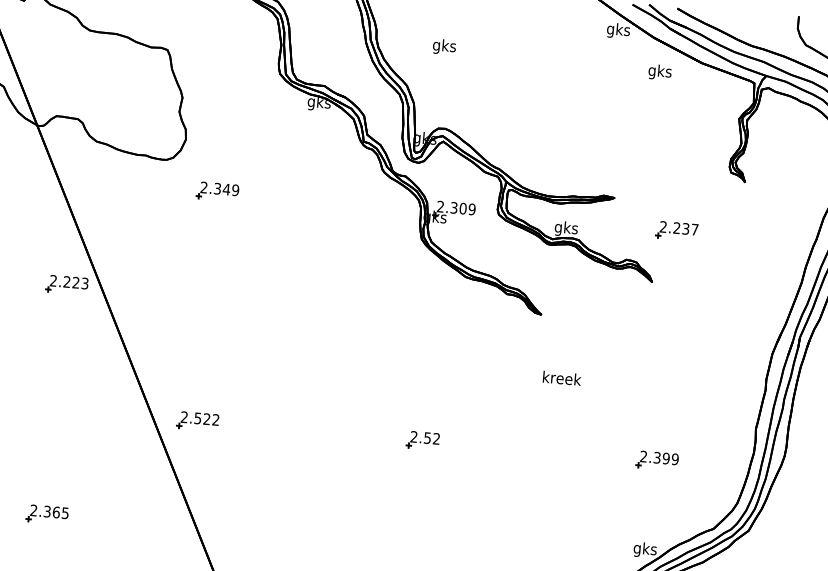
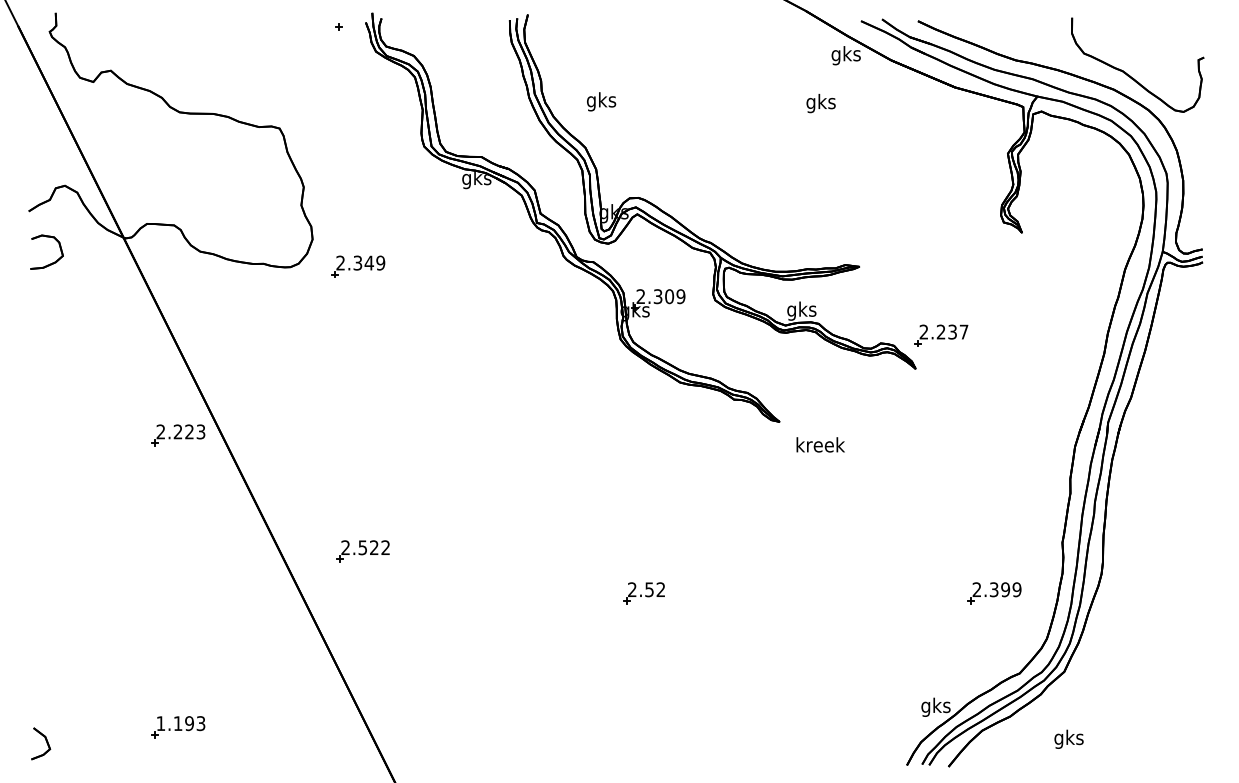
text: (444, 46) -> (601, 101), moved
text: (659, 72) -> (820, 103), moved
part: (217, 191) -> (358, 266), moved
part: (676, 230) -> (941, 335), moved
text: (562, 378) -> (820, 444), moved
part: (197, 421) -> (362, 551), moved
part: (657, 460) -> (994, 593), moved
text: (49, 511) -> (180, 723), 2.365 -> 1.193

